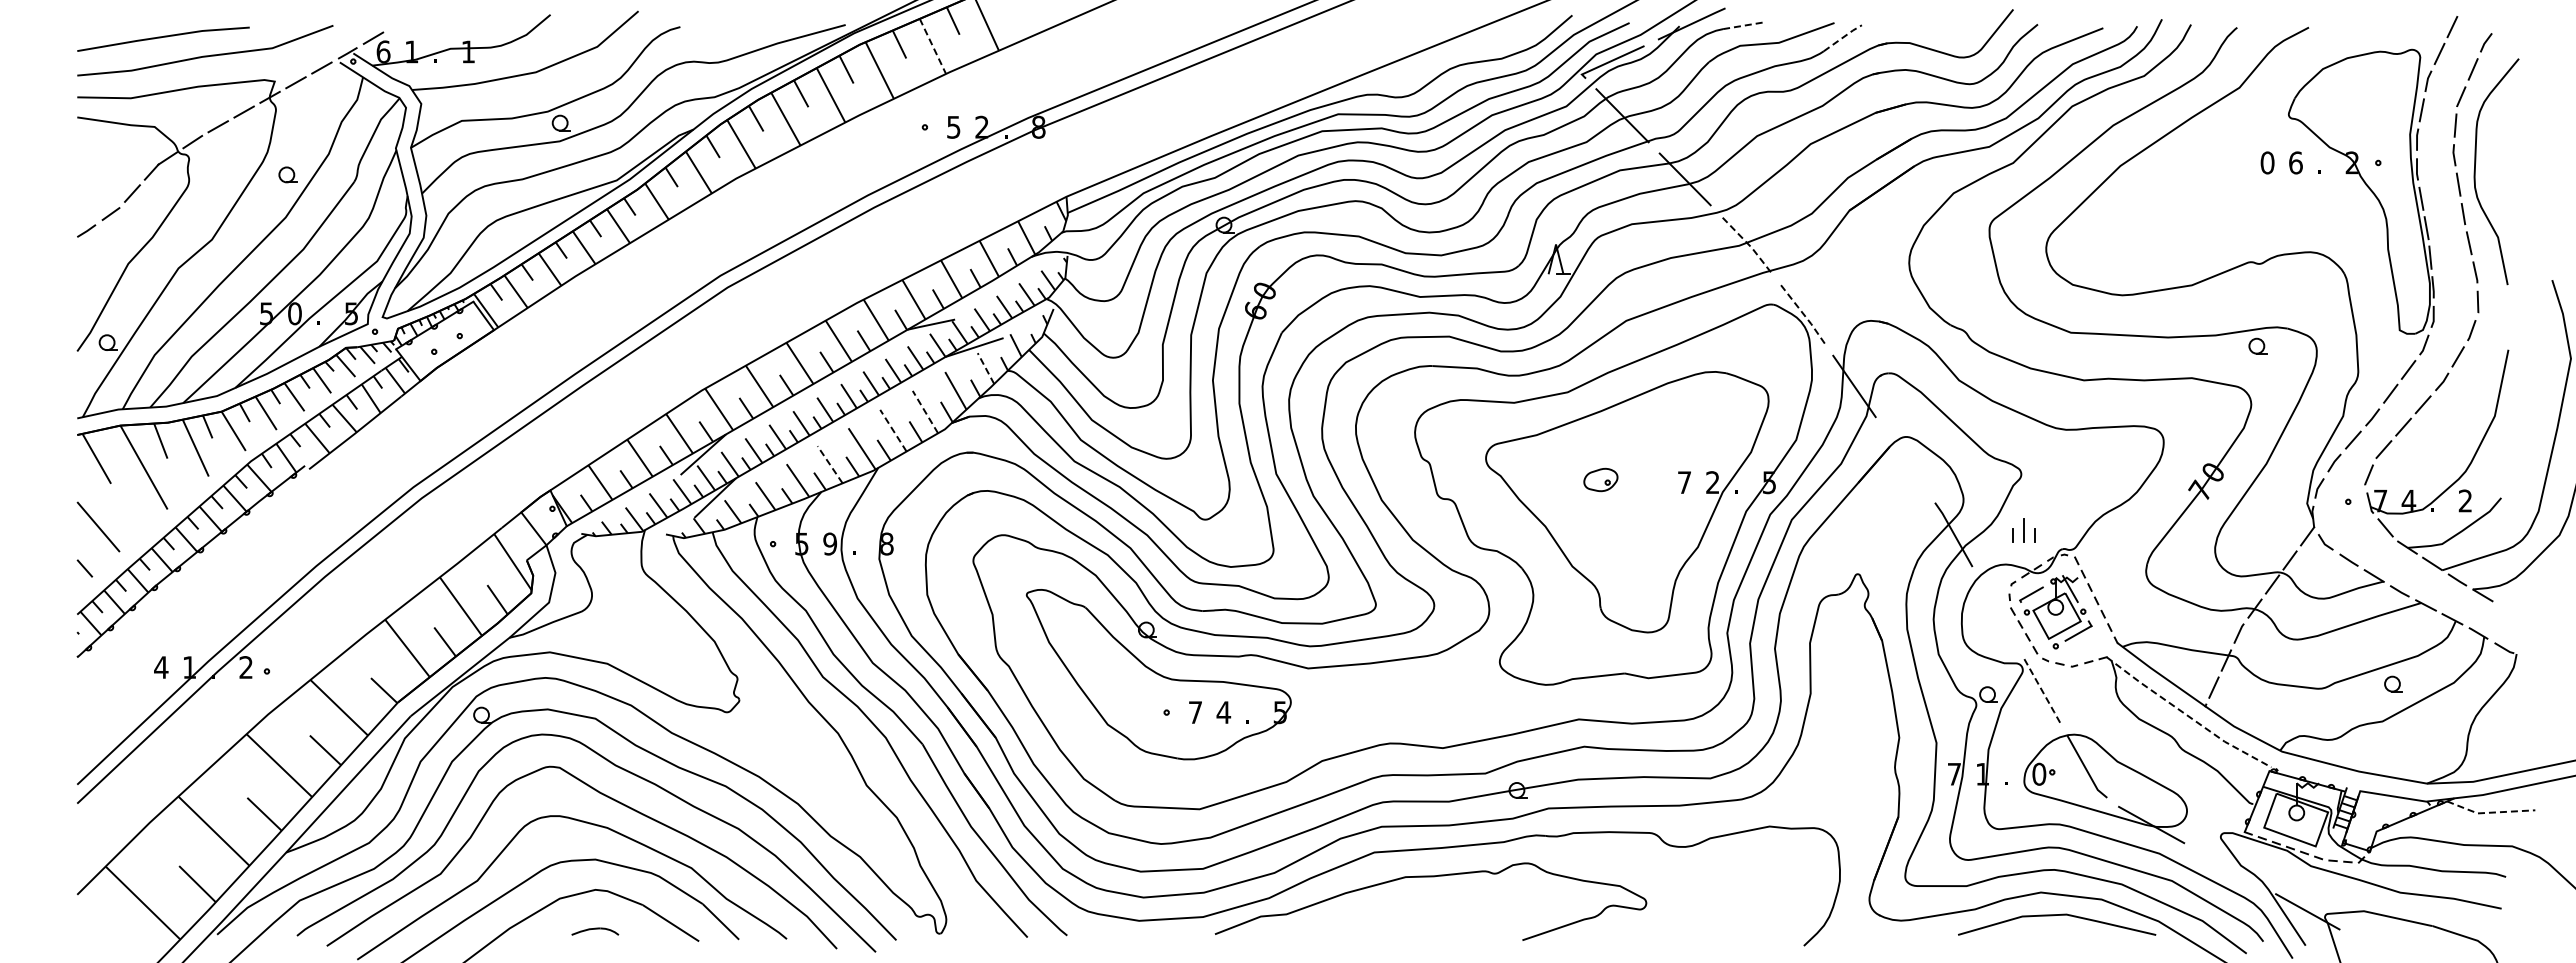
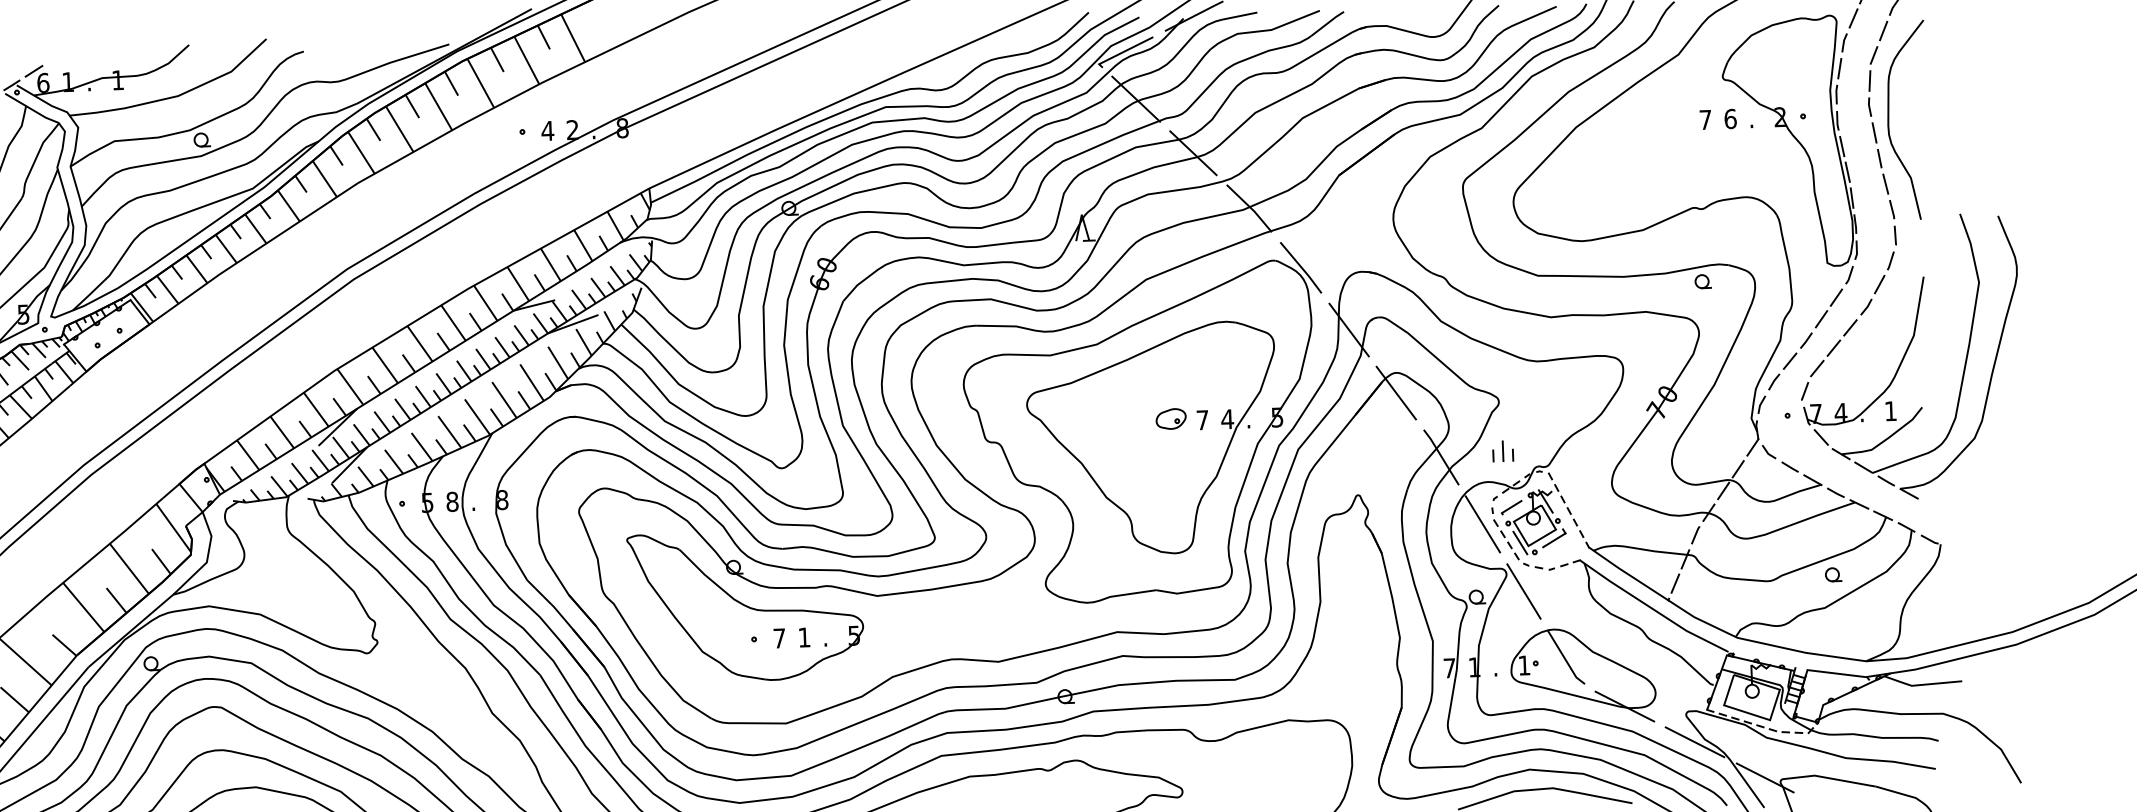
line: (1743, 25) -> (1239, 15), dashed -> solid
line: (1843, 37) -> (1328, 23), dashed -> solid
line: (932, 46) -> (526, 60), dashed -> solid
text: (953, 127) -> (547, 131), 5 -> 4
text: (2267, 162) -> (1705, 119), 0 -> 7
line: (1747, 243) -> (1250, 207), dashed -> solid
line: (1803, 313) -> (1301, 267), dashed -> solid
line: (985, 368) -> (583, 342), dashed -> solid
line: (925, 412) -> (532, 382), dashed -> solid
line: (893, 430) -> (504, 399), dashed -> solid
line: (1905, 459) -> (1396, 392), added
line: (829, 464) -> (449, 431), dashed -> solid
part: (1600, 479) -> (1170, 418), moved
text: (1712, 482) -> (1227, 419), 2 -> 4
text: (2464, 500) -> (1889, 410), 2 -> 1
text: (830, 543) -> (452, 501), 9 -> 8
line: (1997, 611) -> (1482, 523), added
line: (2039, 635) -> (1520, 543), added
line: (2042, 690) -> (1524, 591), dashed -> solid
text: (1223, 712) -> (804, 637), 4 -> 1
line: (2187, 715) -> (1652, 609), dashed -> solid
text: (2039, 773) -> (1524, 664), 0 -> 1
line: (2488, 812) -> (1921, 684), dashed -> solid
line: (2229, 868) -> (1694, 742), added

